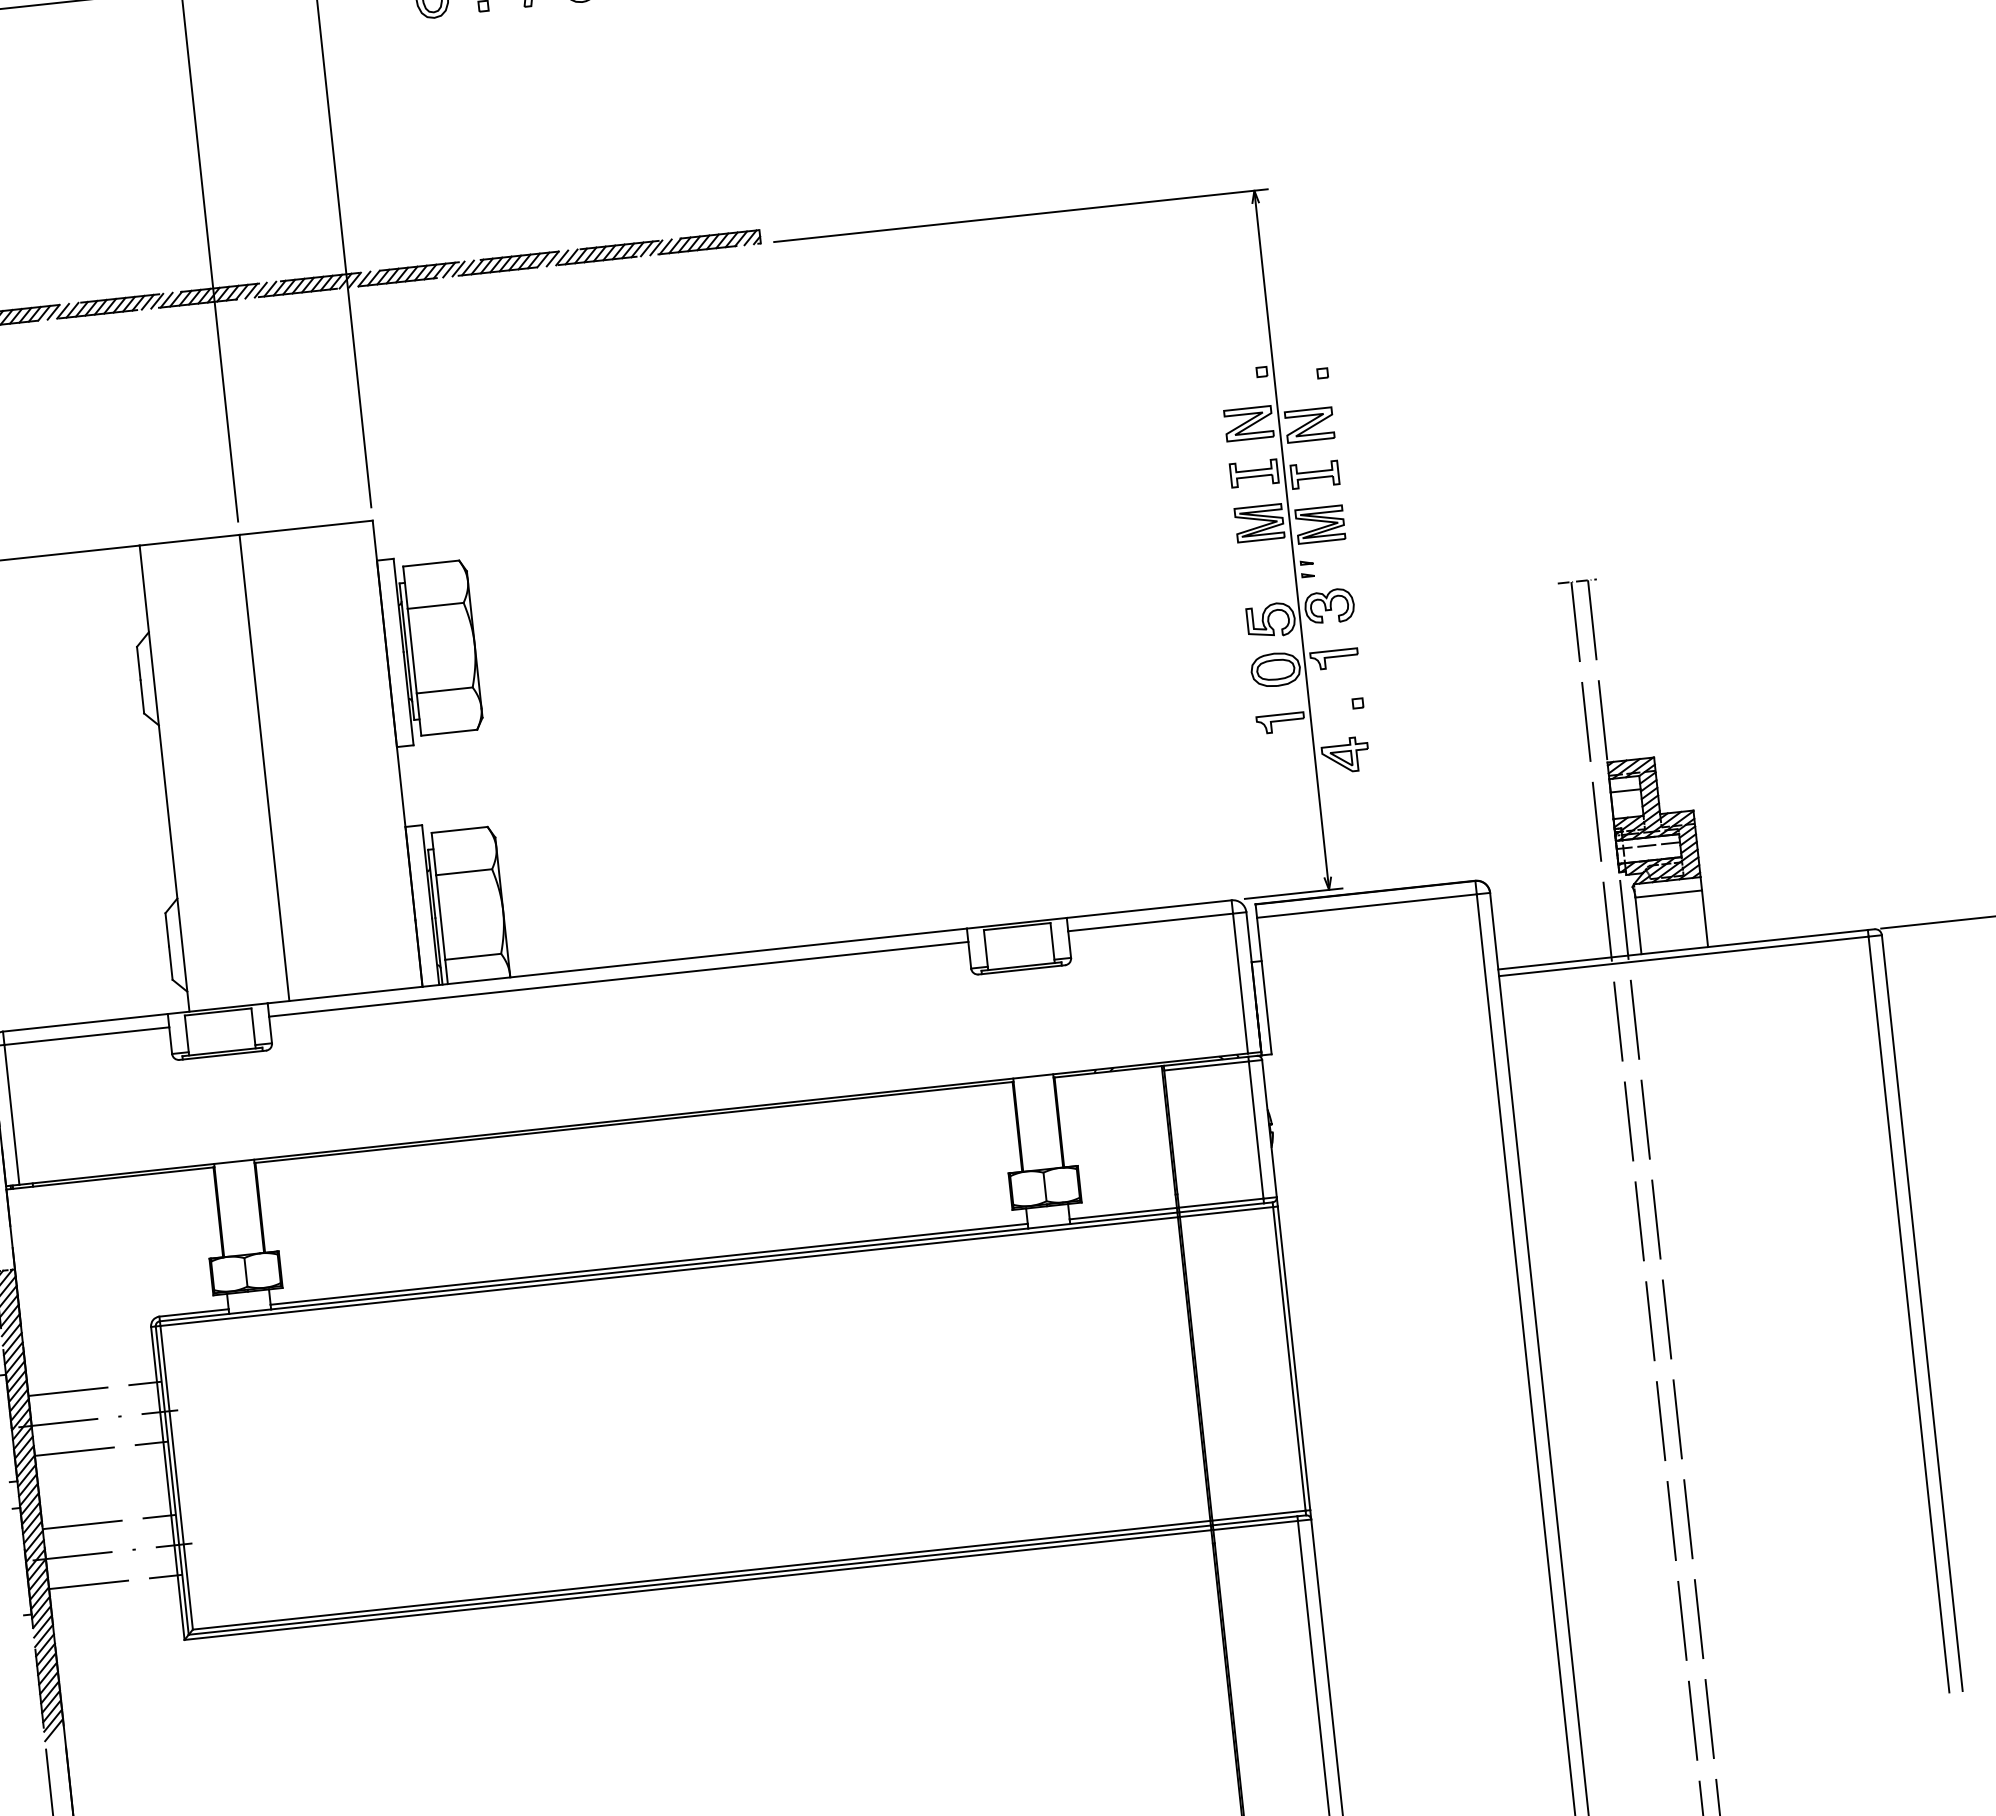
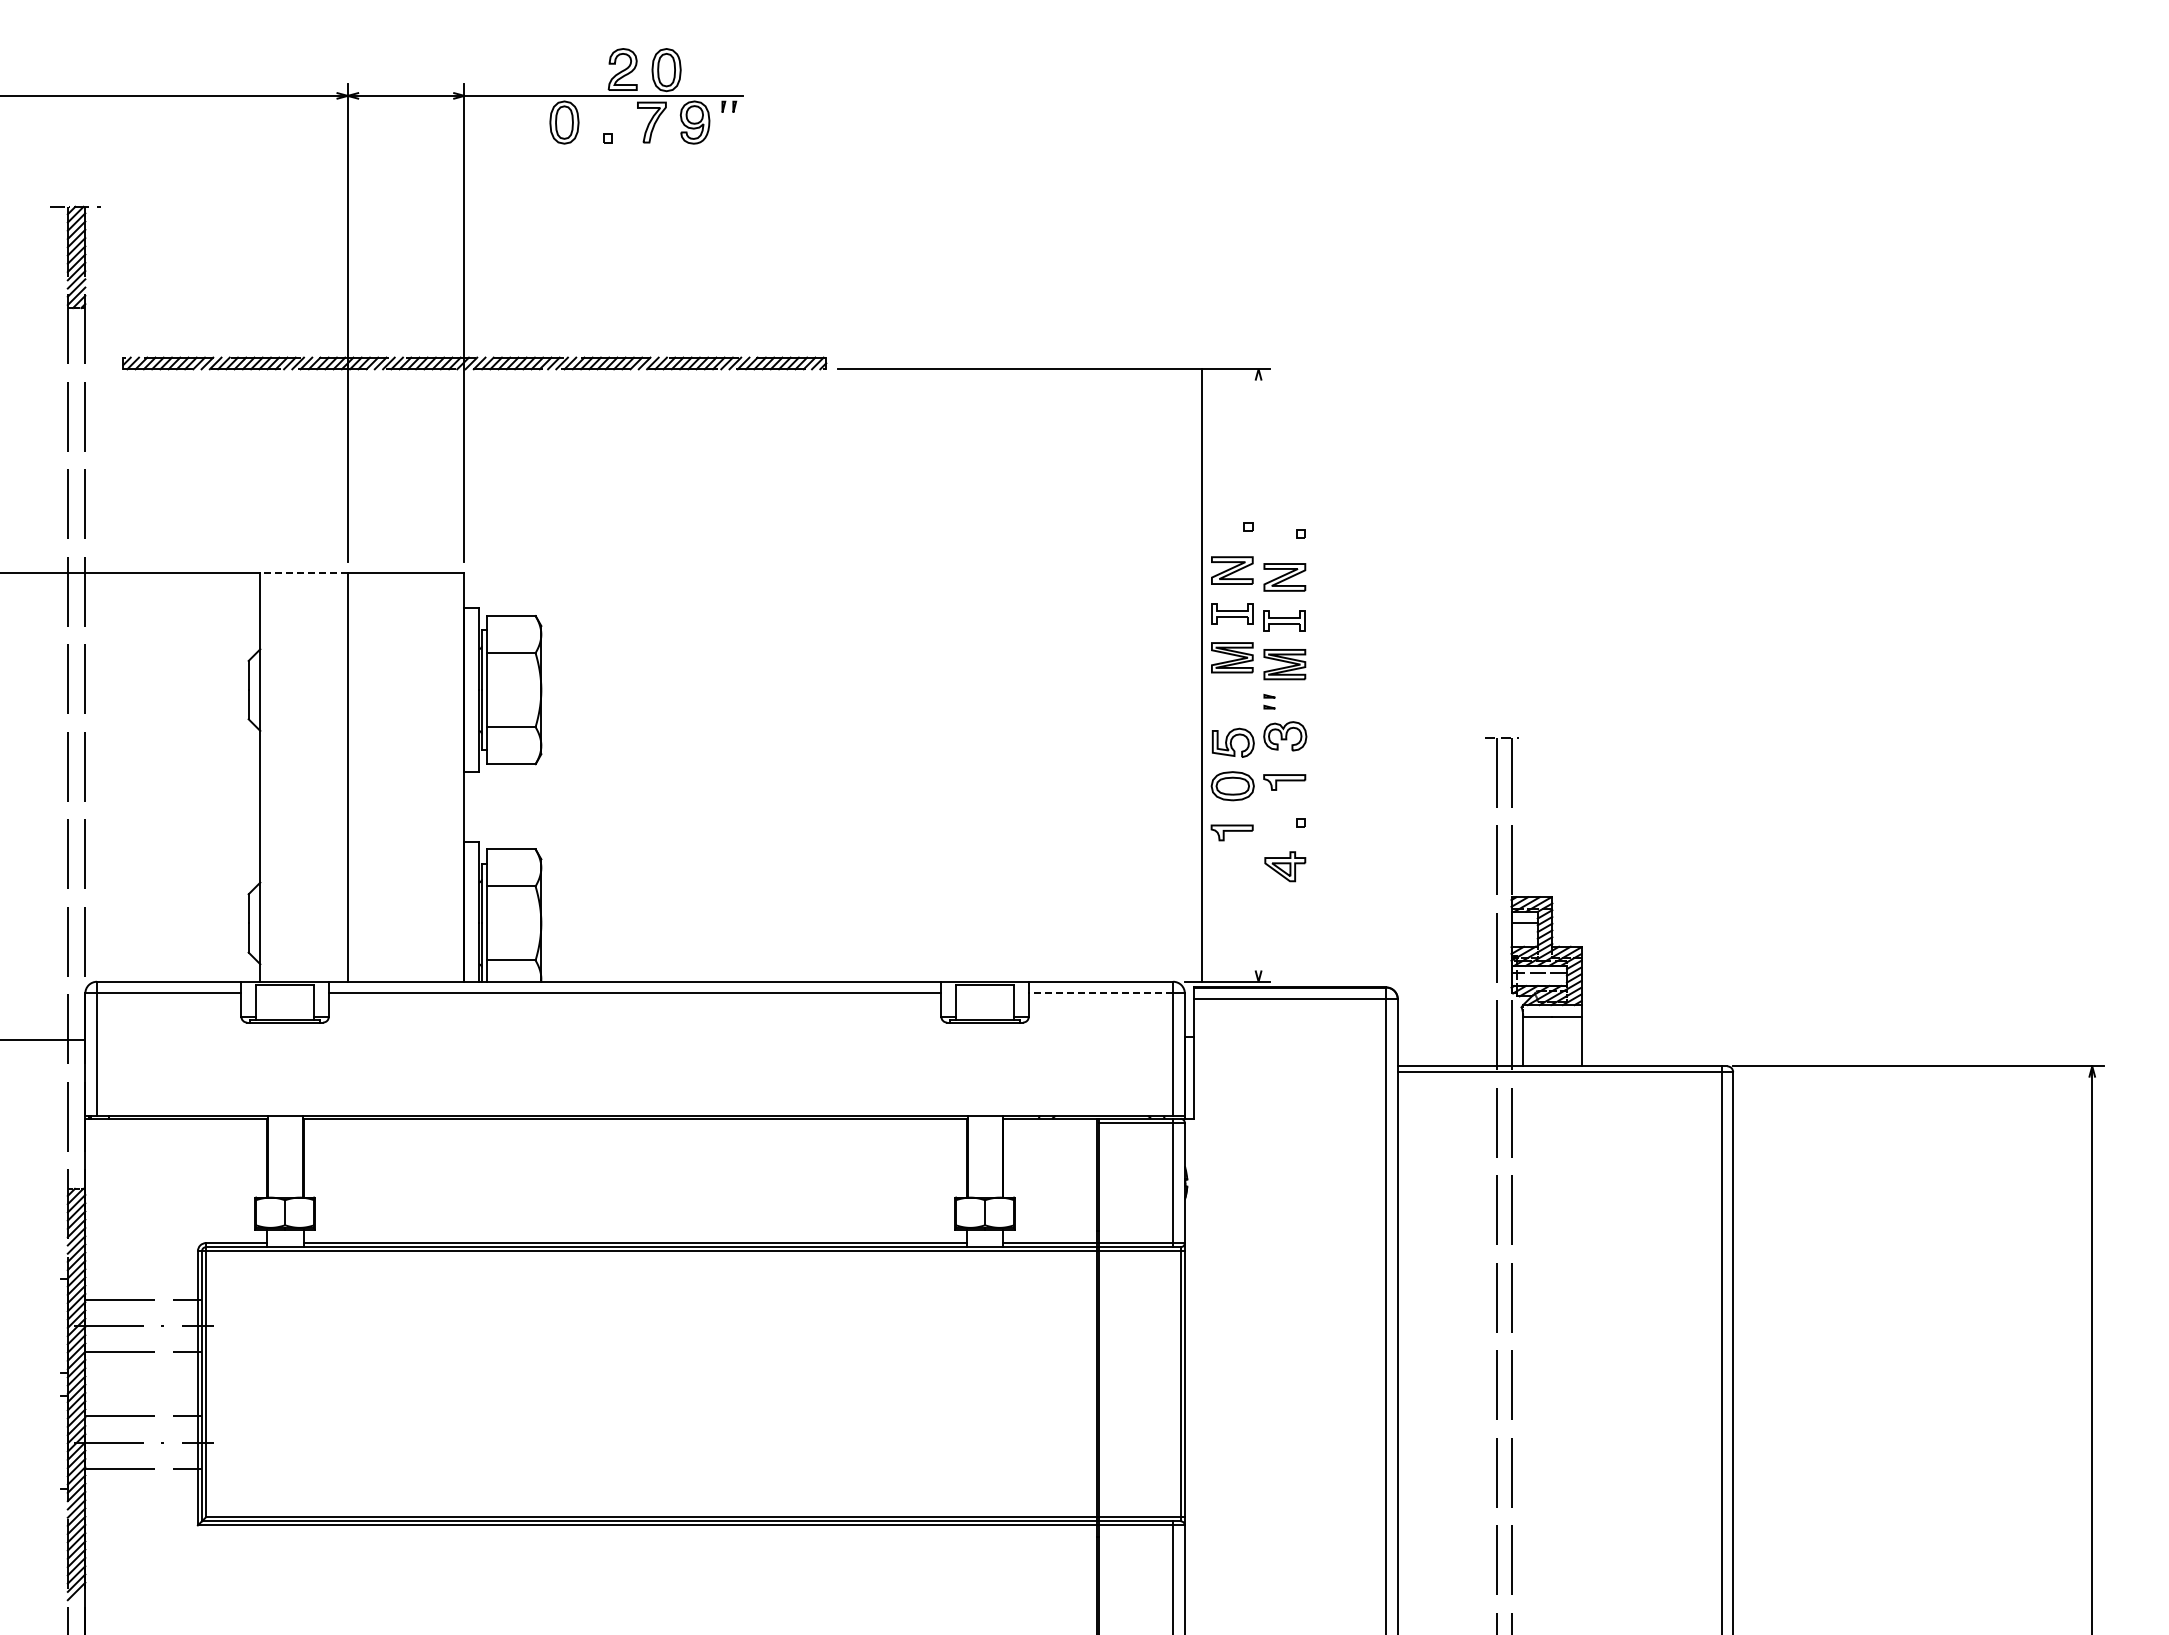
line: (190, 540) -> (304, 573), solid -> dashed
line: (1291, 540) -> (1201, 675), moved
line: (1150, 922) -> (1100, 993), solid -> dashed

